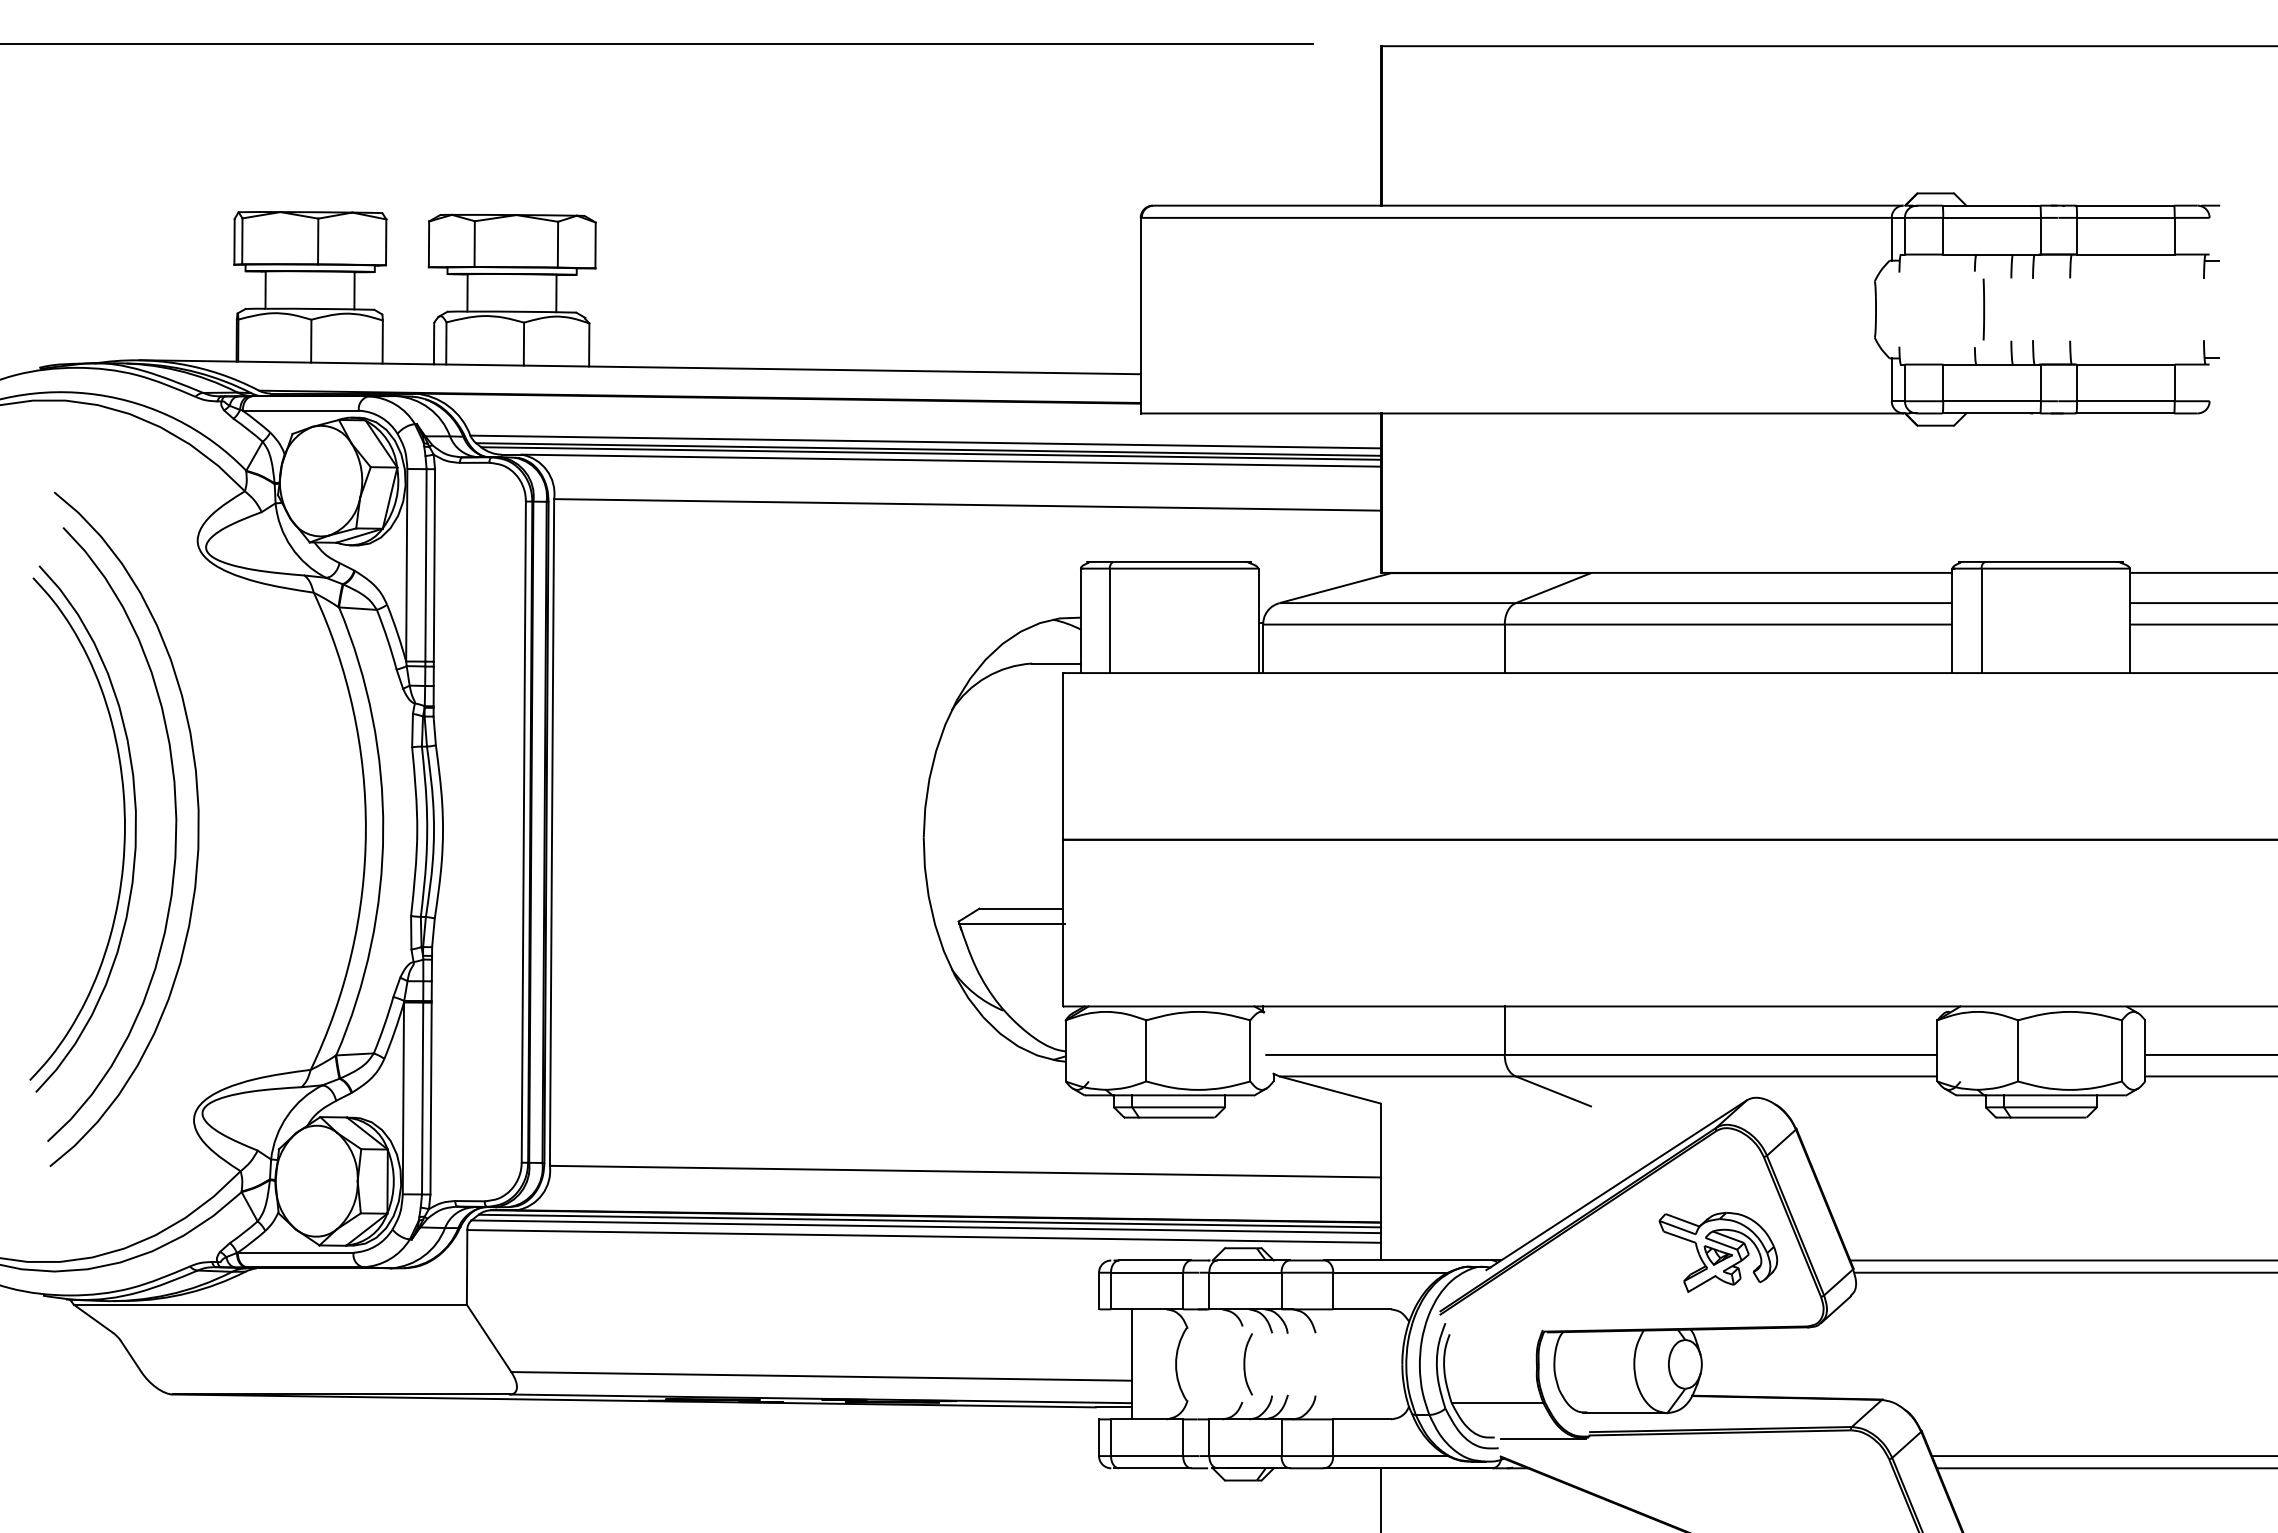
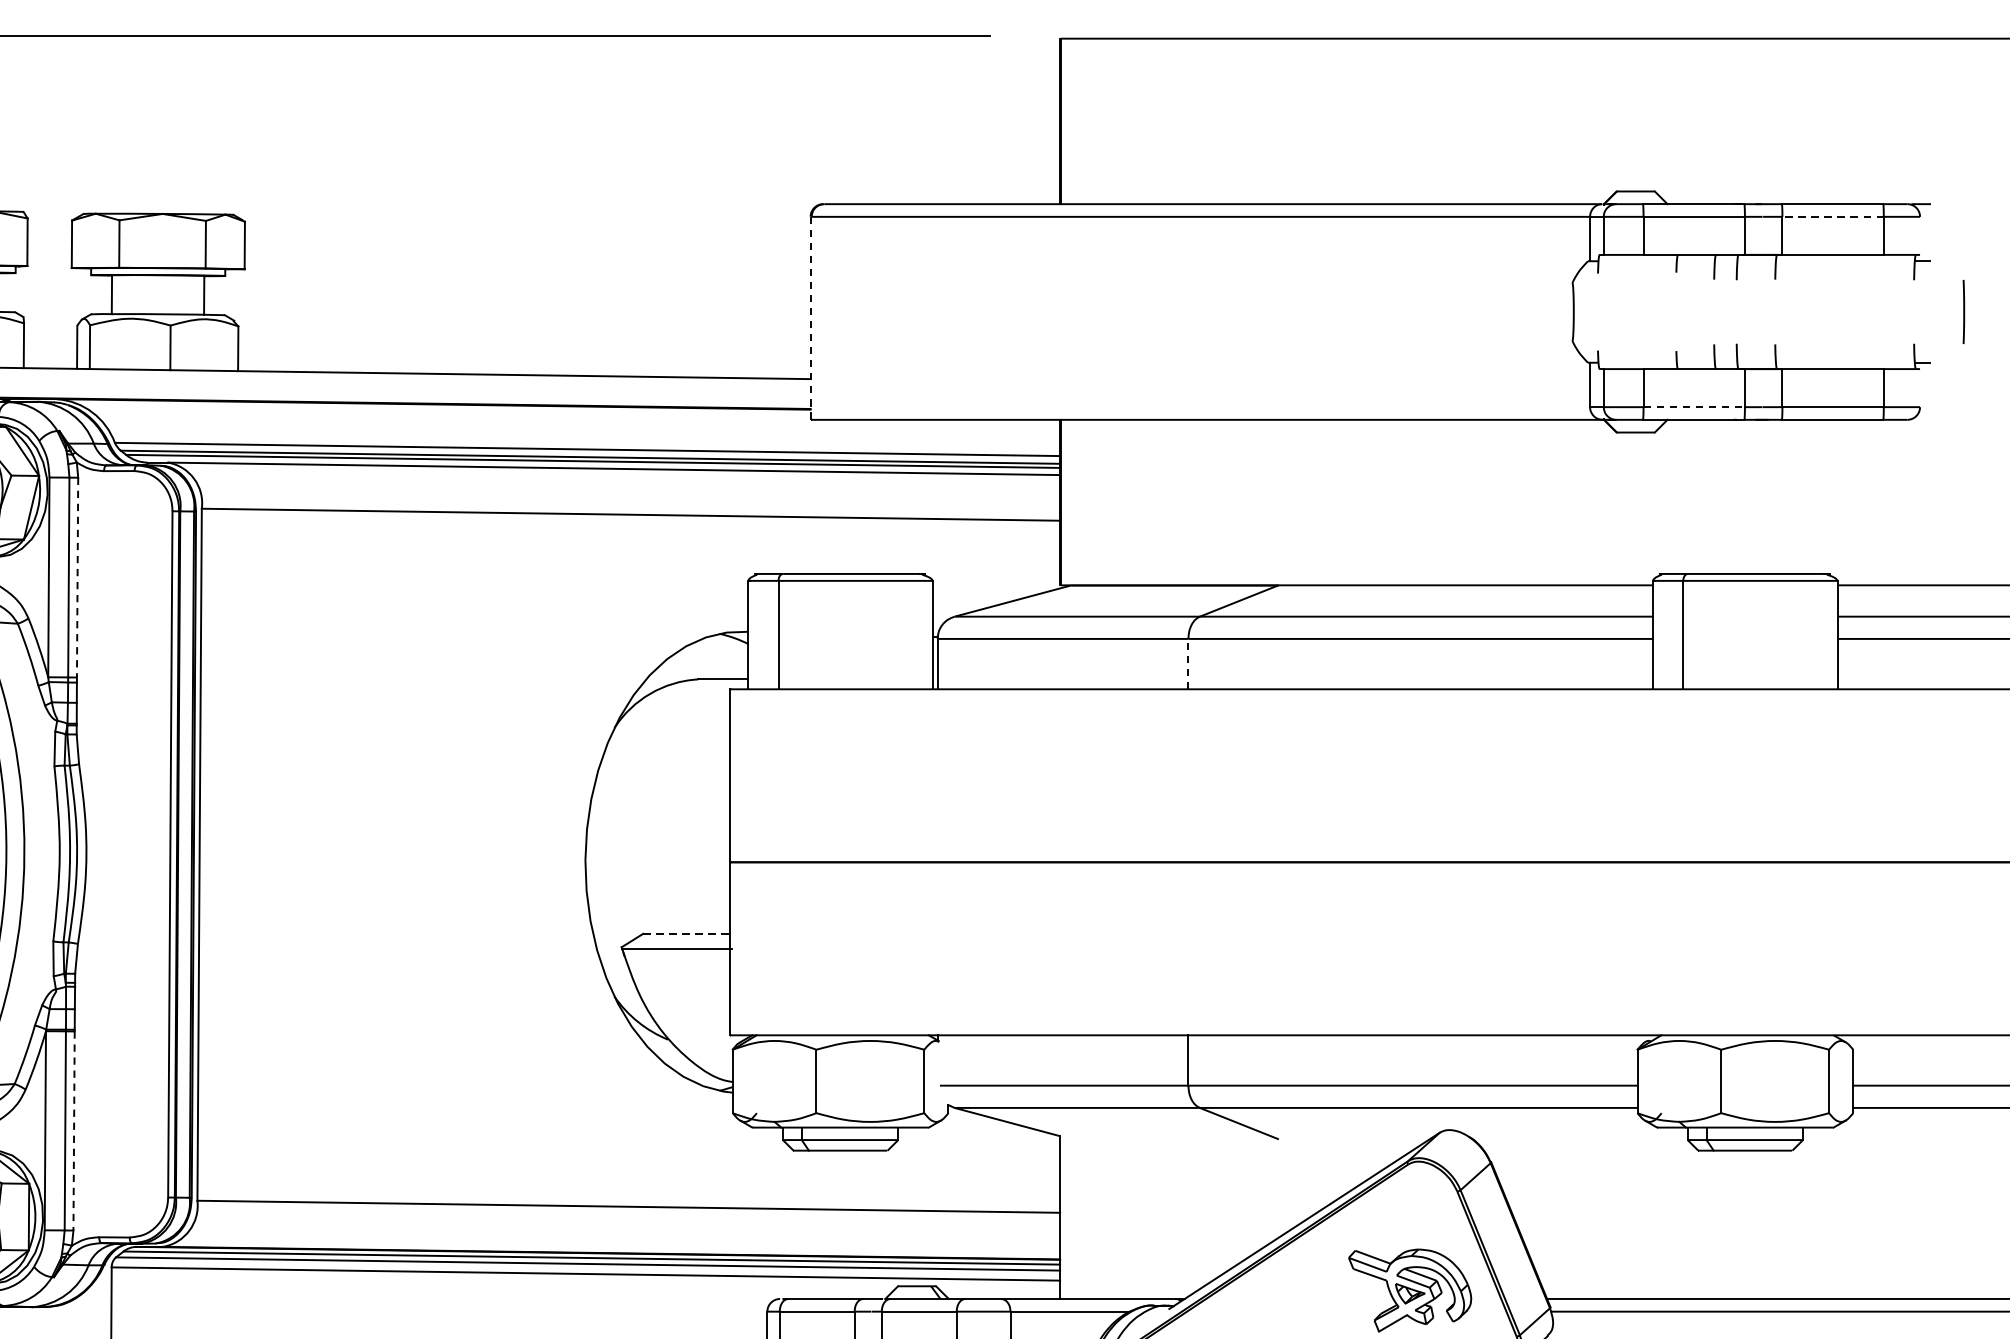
line: (2125, 217) -> (1832, 216), solid -> dashed
line: (1983, 309) -> (1963, 311), moved
line: (1140, 315) -> (810, 318), solid -> dashed
line: (1992, 401) -> (1694, 407), solid -> dashed
line: (434, 565) -> (77, 577), solid -> dashed
line: (1504, 648) -> (1188, 663), solid -> dashed
line: (1021, 908) -> (686, 933), solid -> dashed
line: (431, 1098) -> (74, 1130), solid -> dashed

